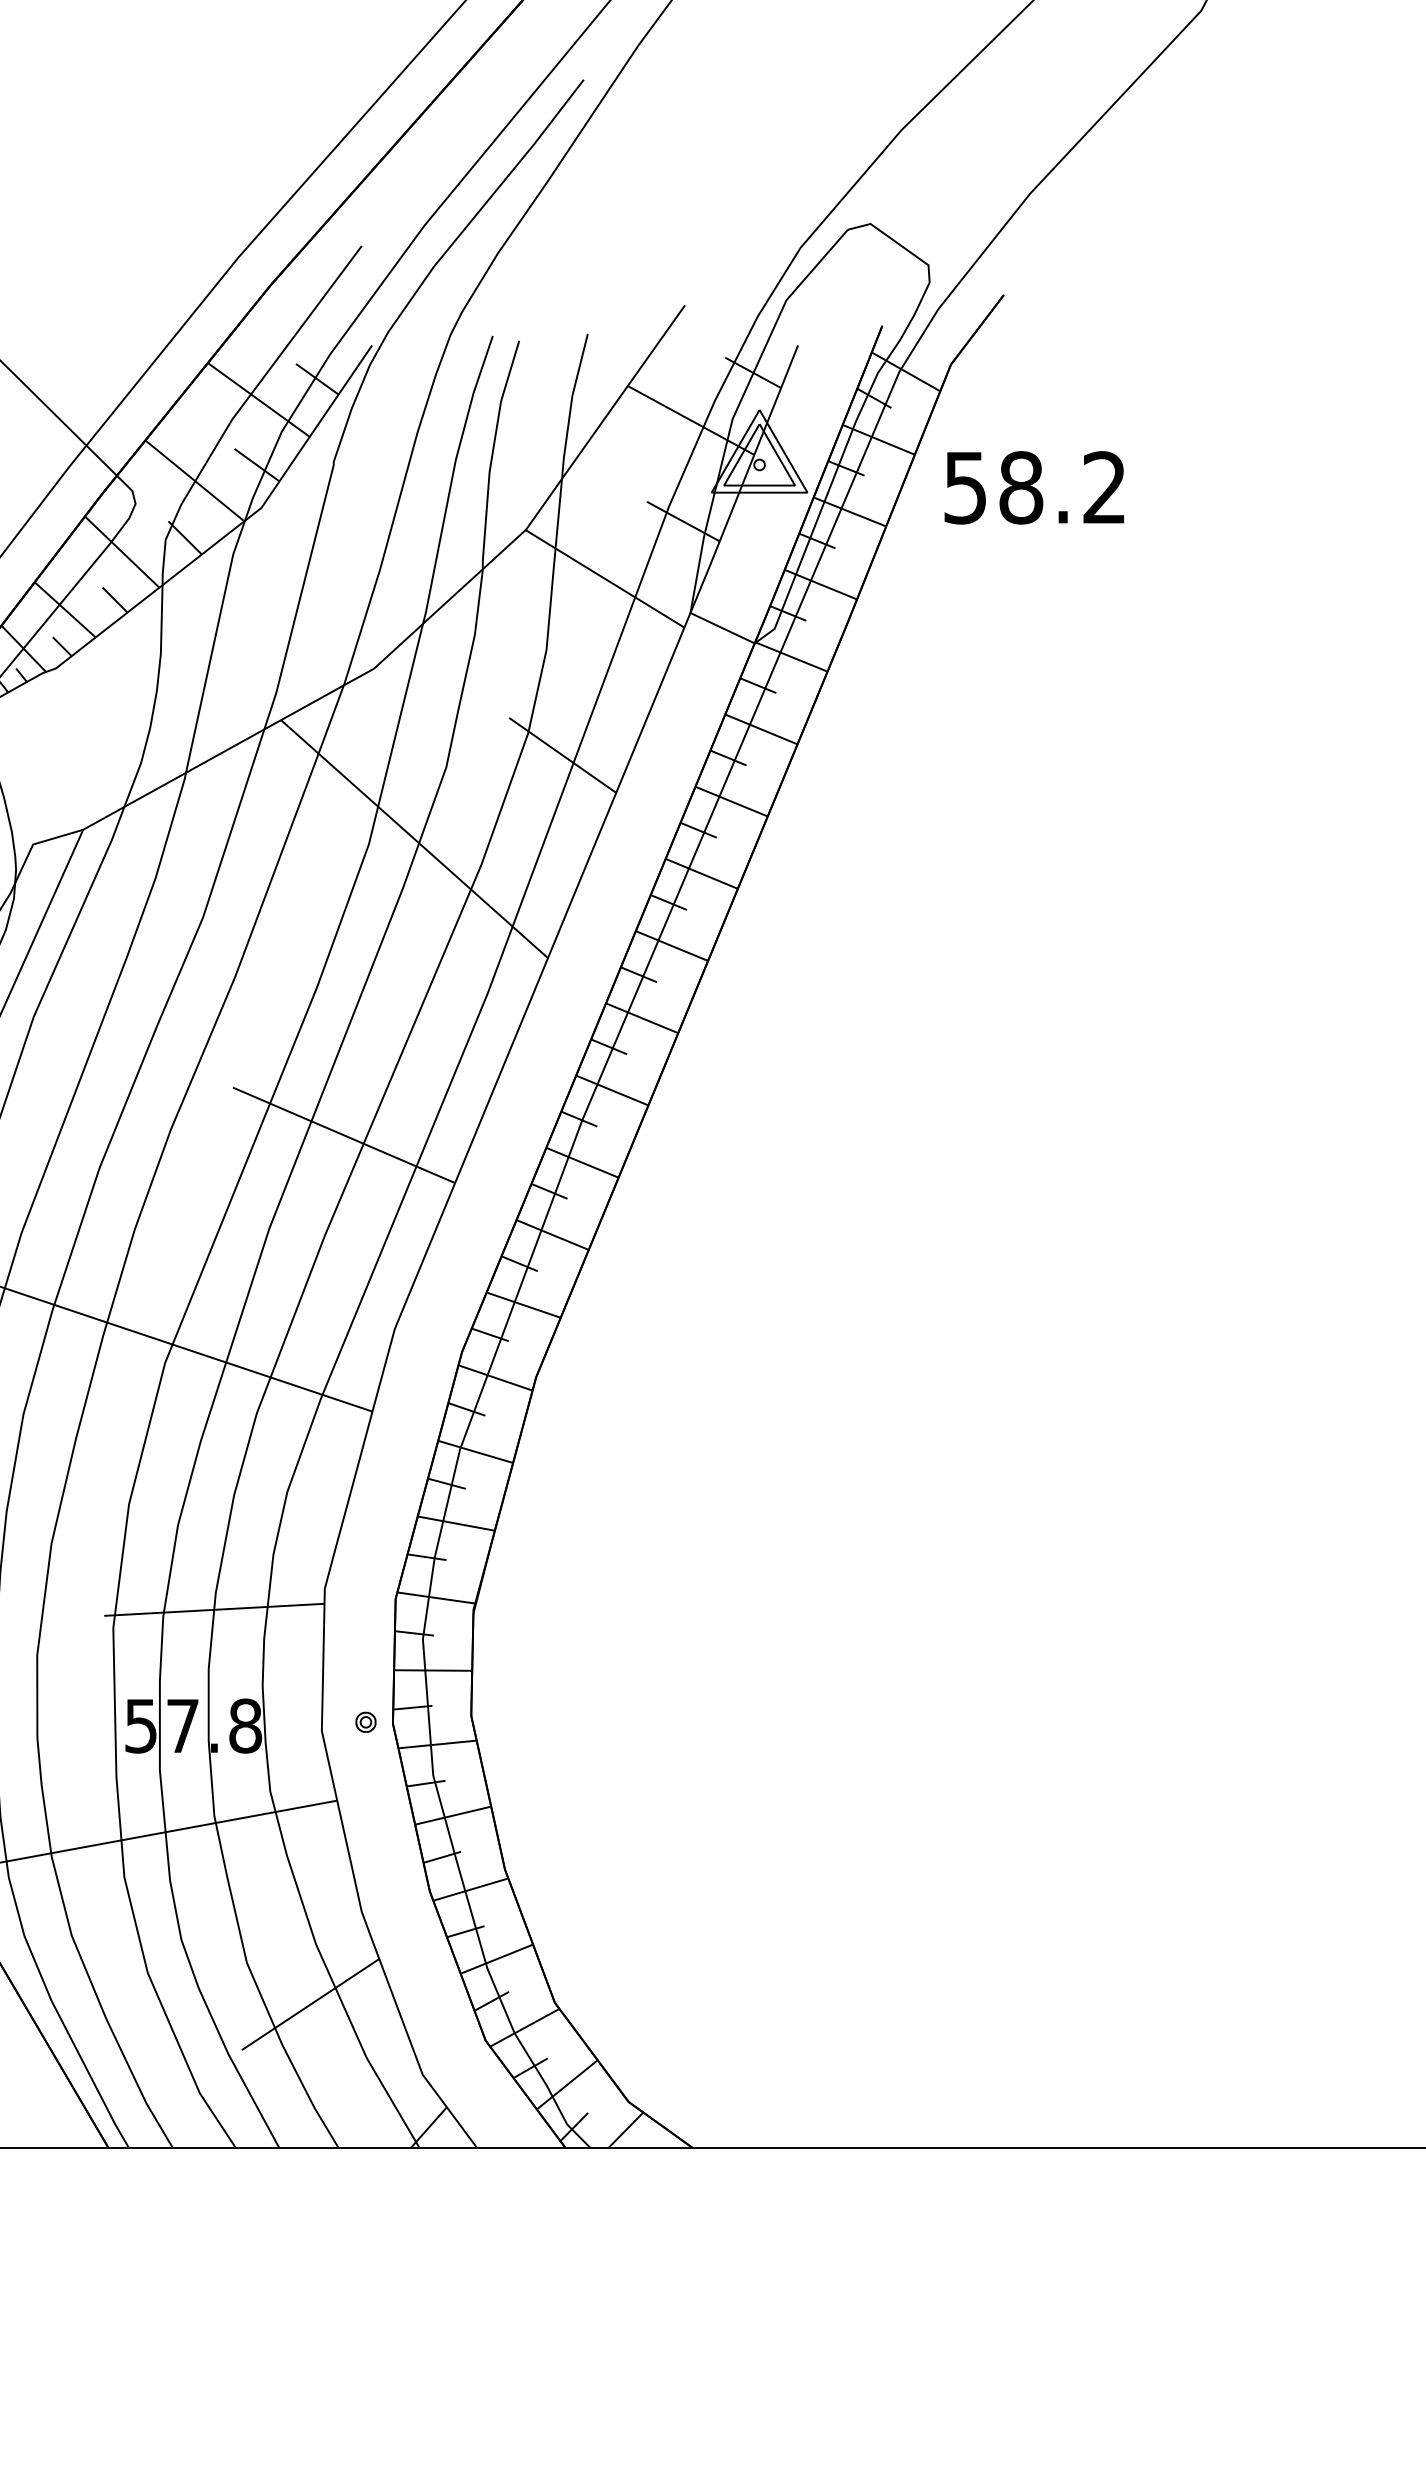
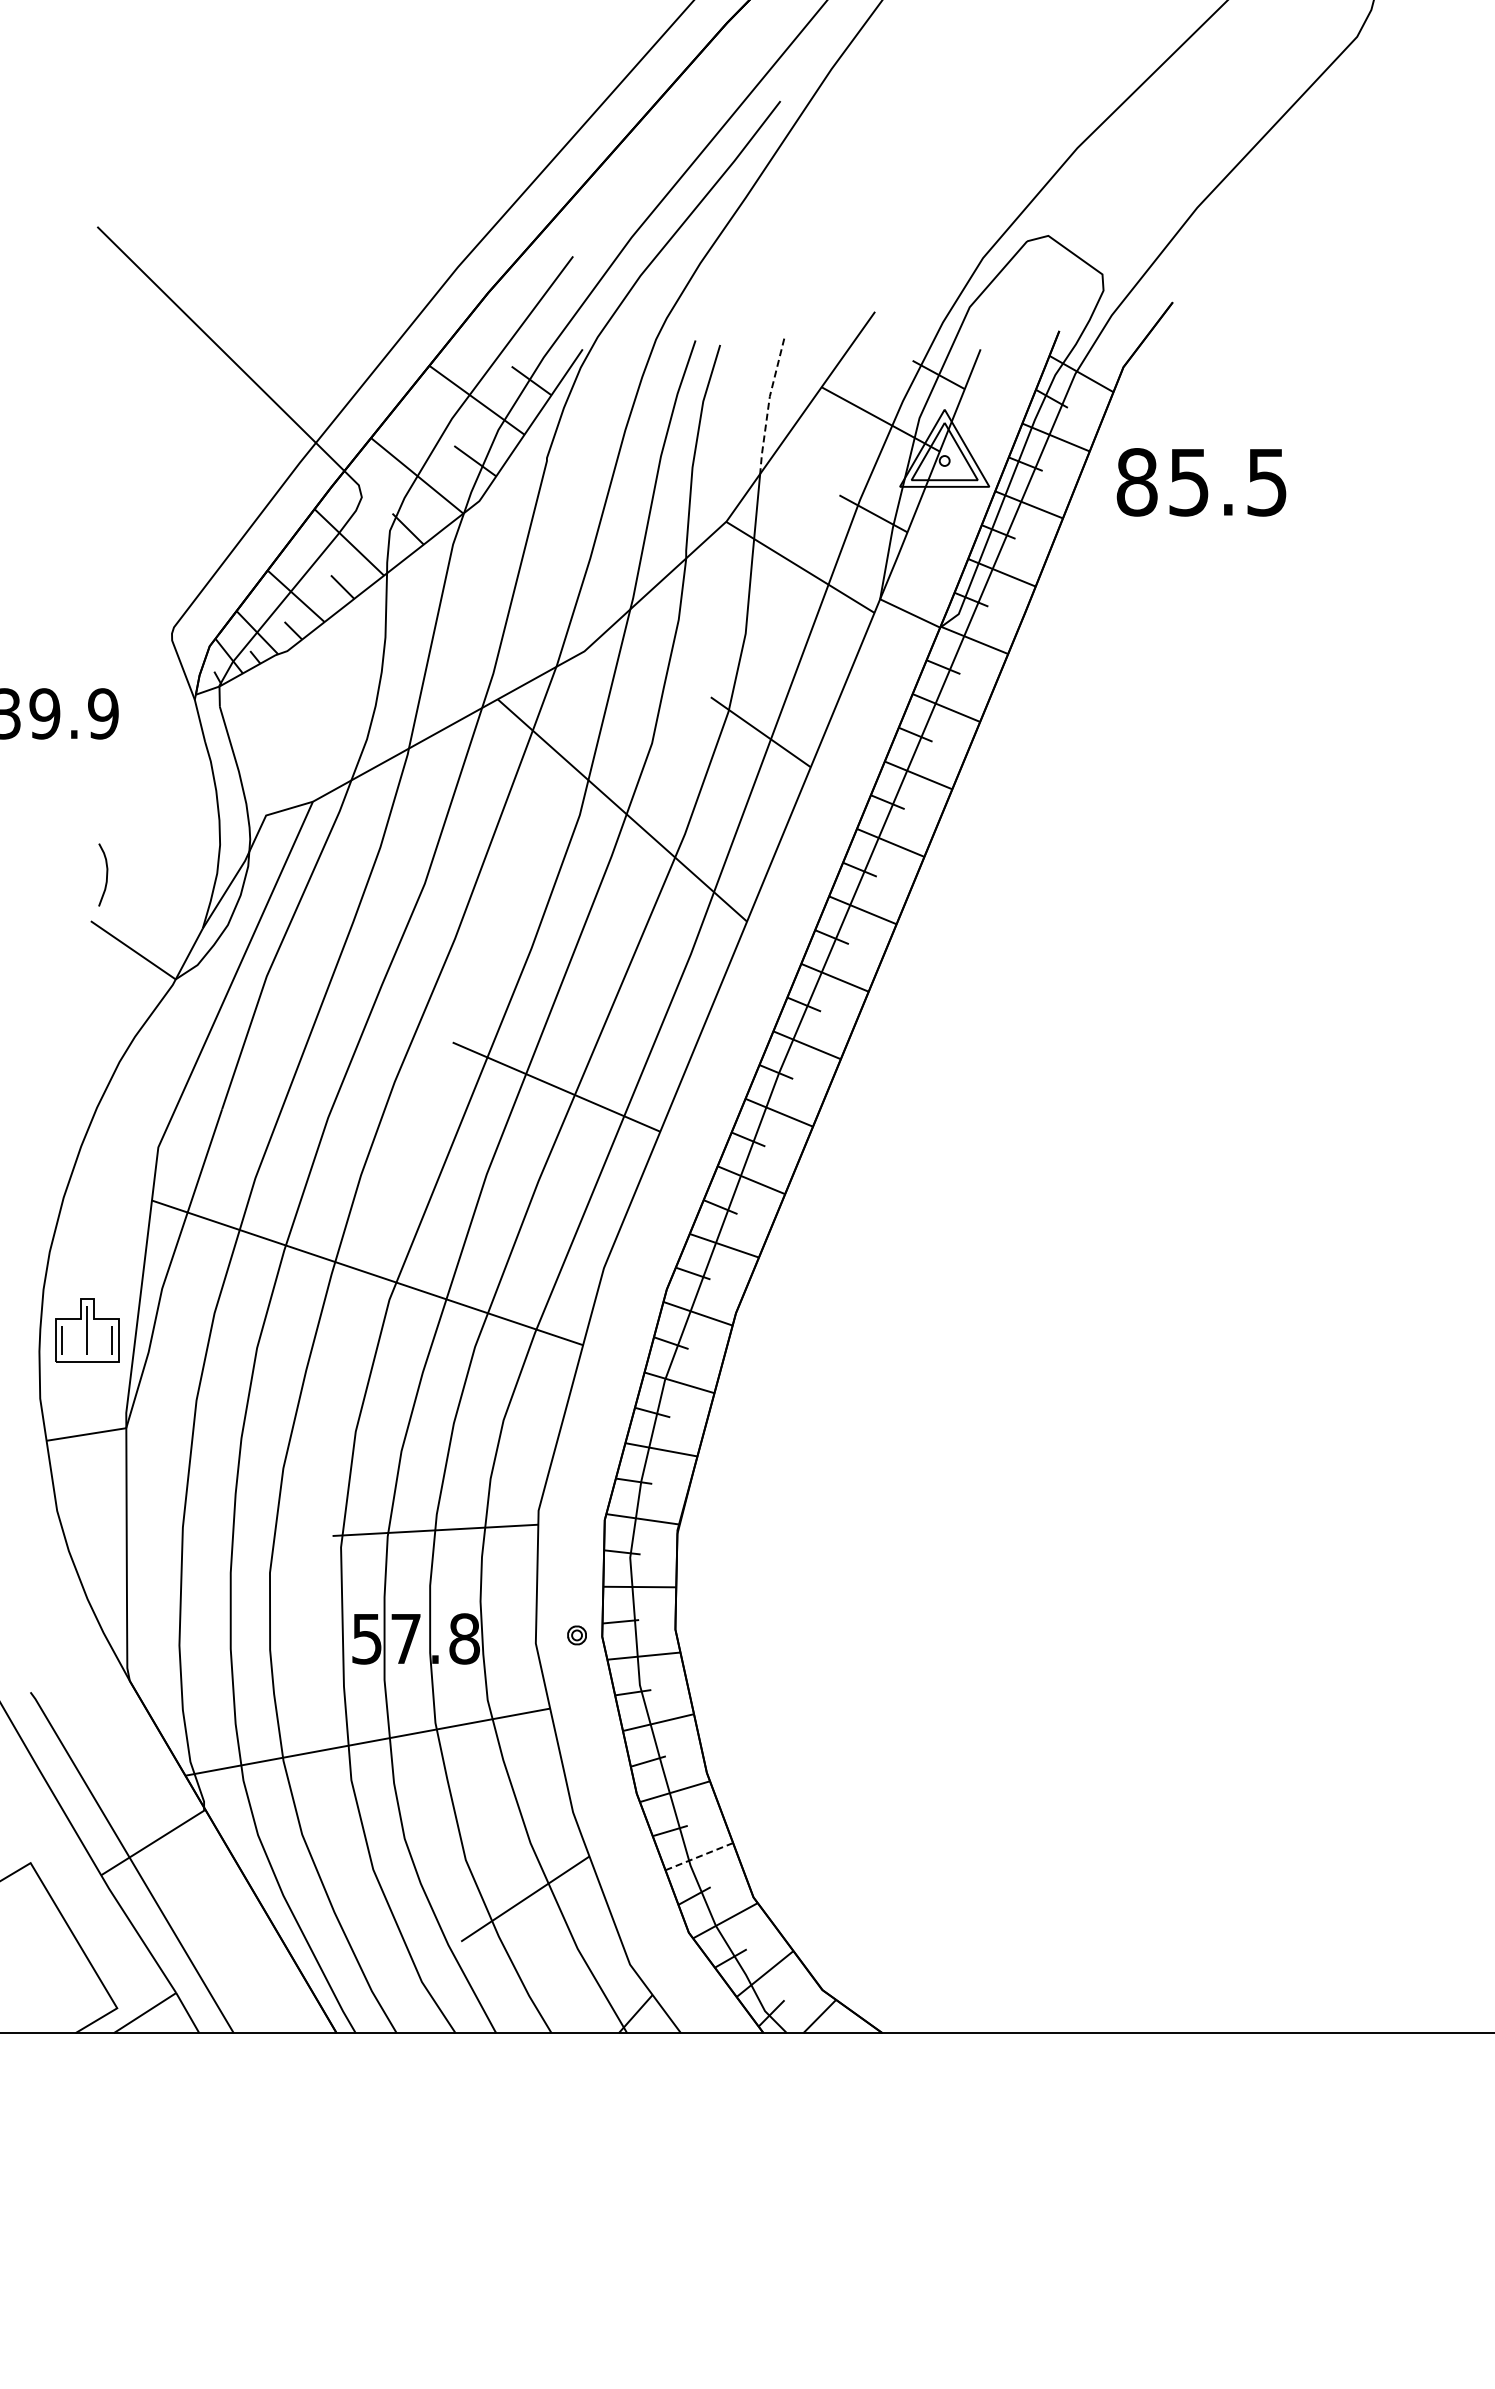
line: (570, 406) -> (768, 406), solid -> dashed
text: (1034, 487) -> (1201, 482), 58.2 -> 85.5
line: (497, 1959) -> (699, 1856), solid -> dashed

